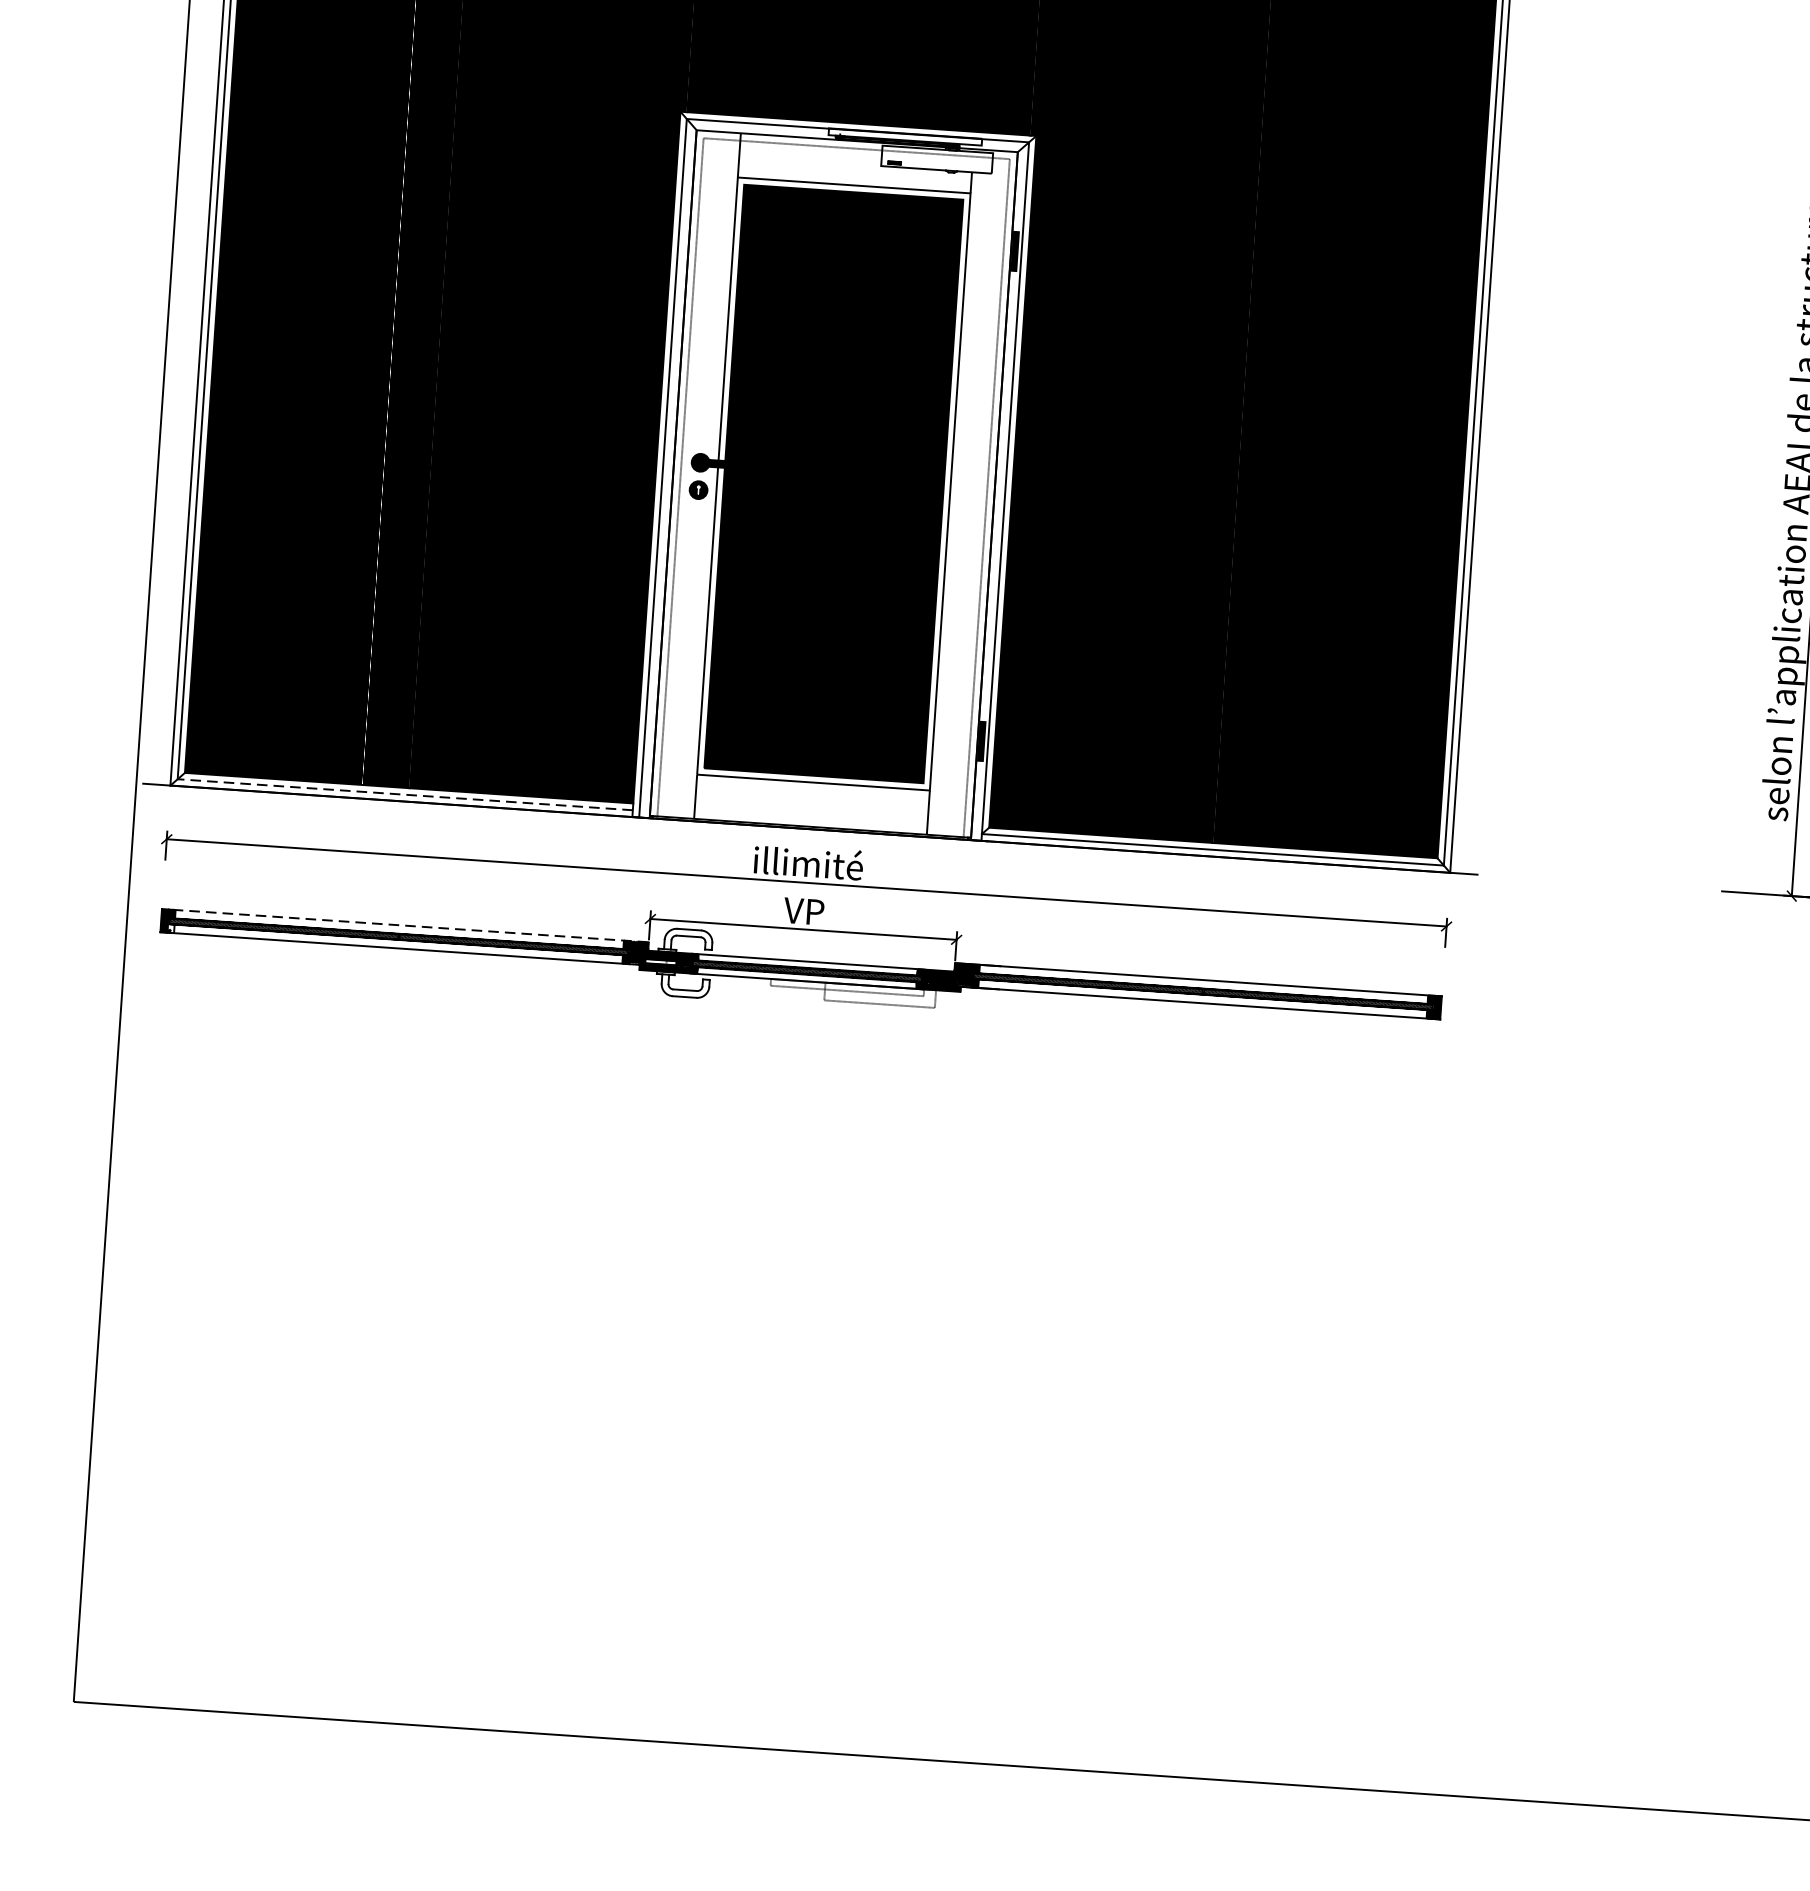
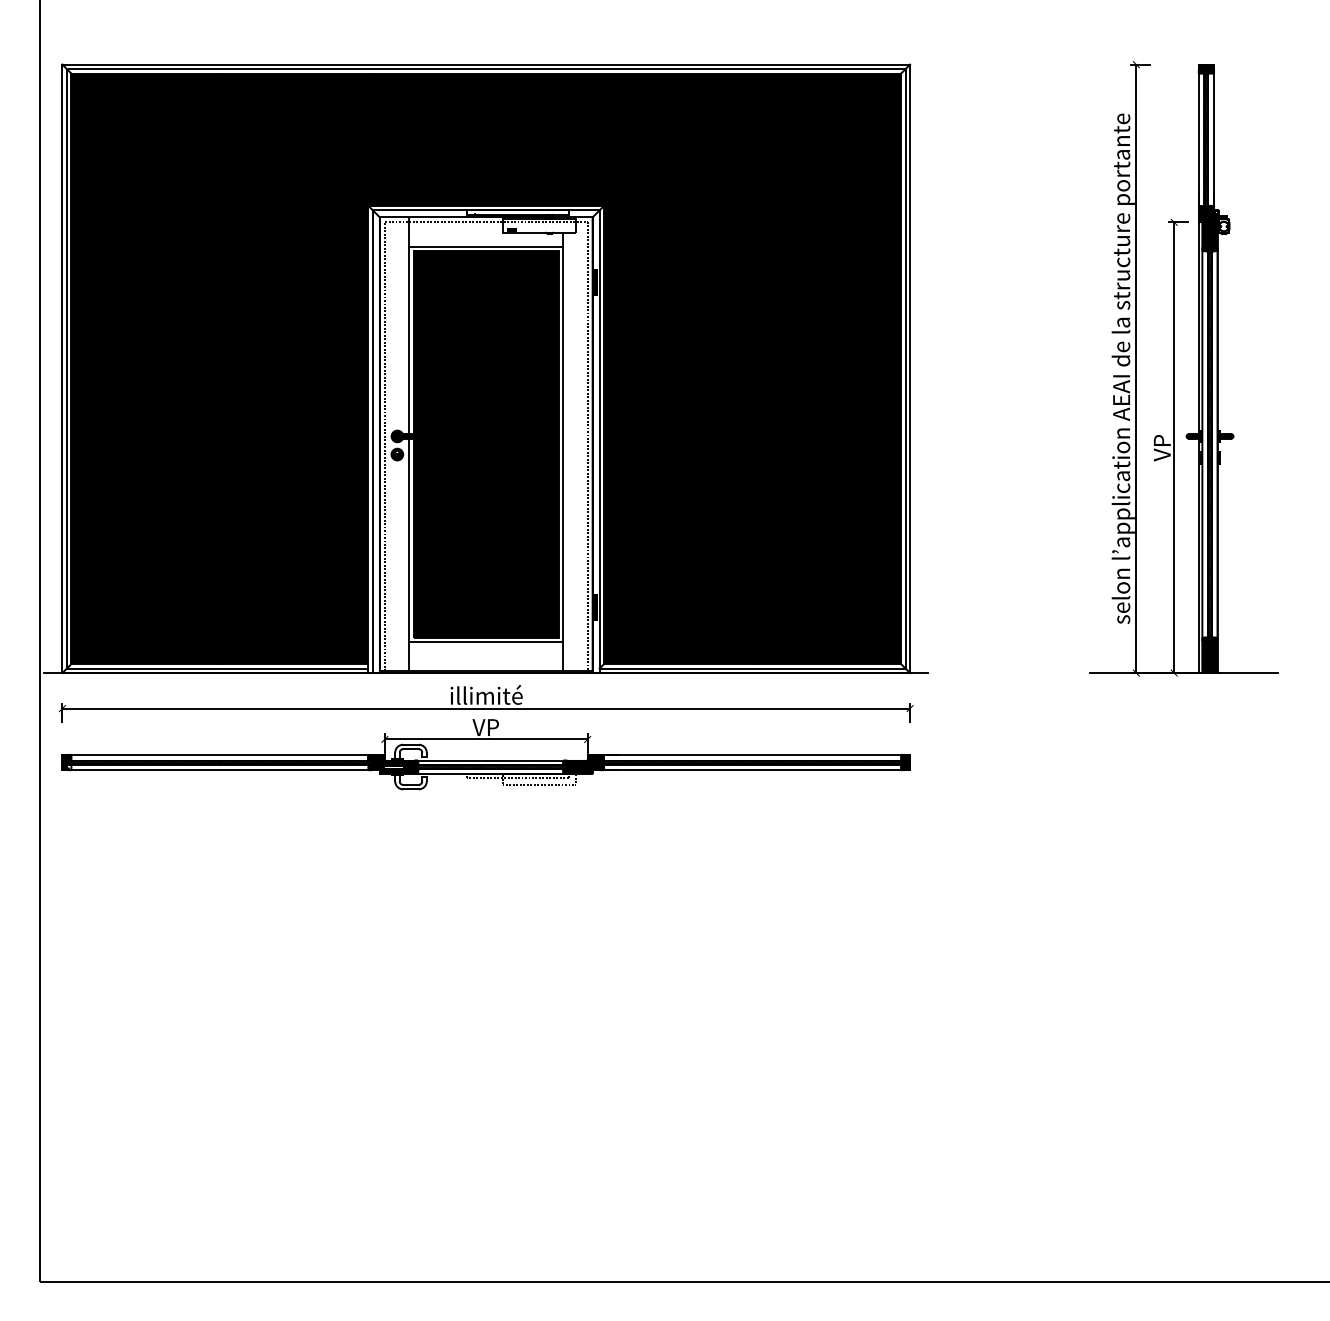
line: (405, 794) -> (217, 668), dashed -> solid
line: (408, 925) -> (225, 754), dashed -> solid

